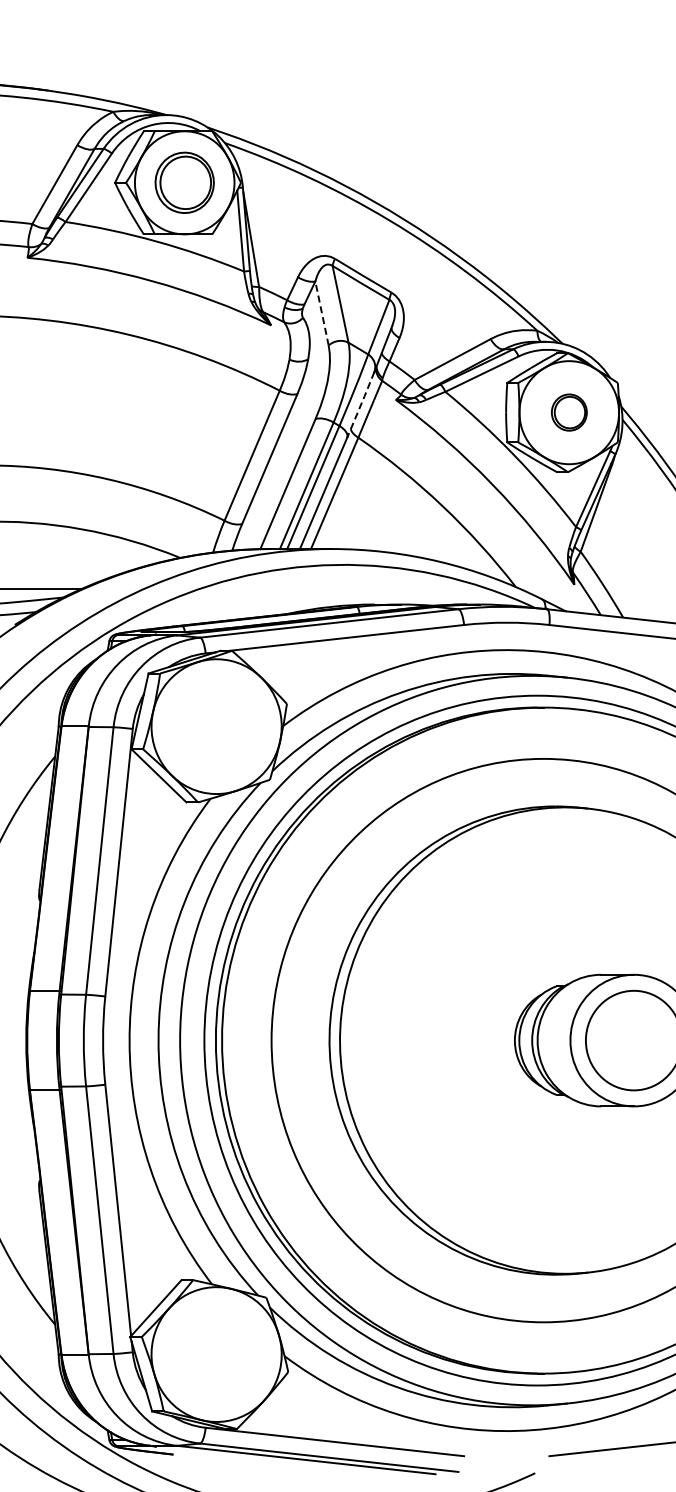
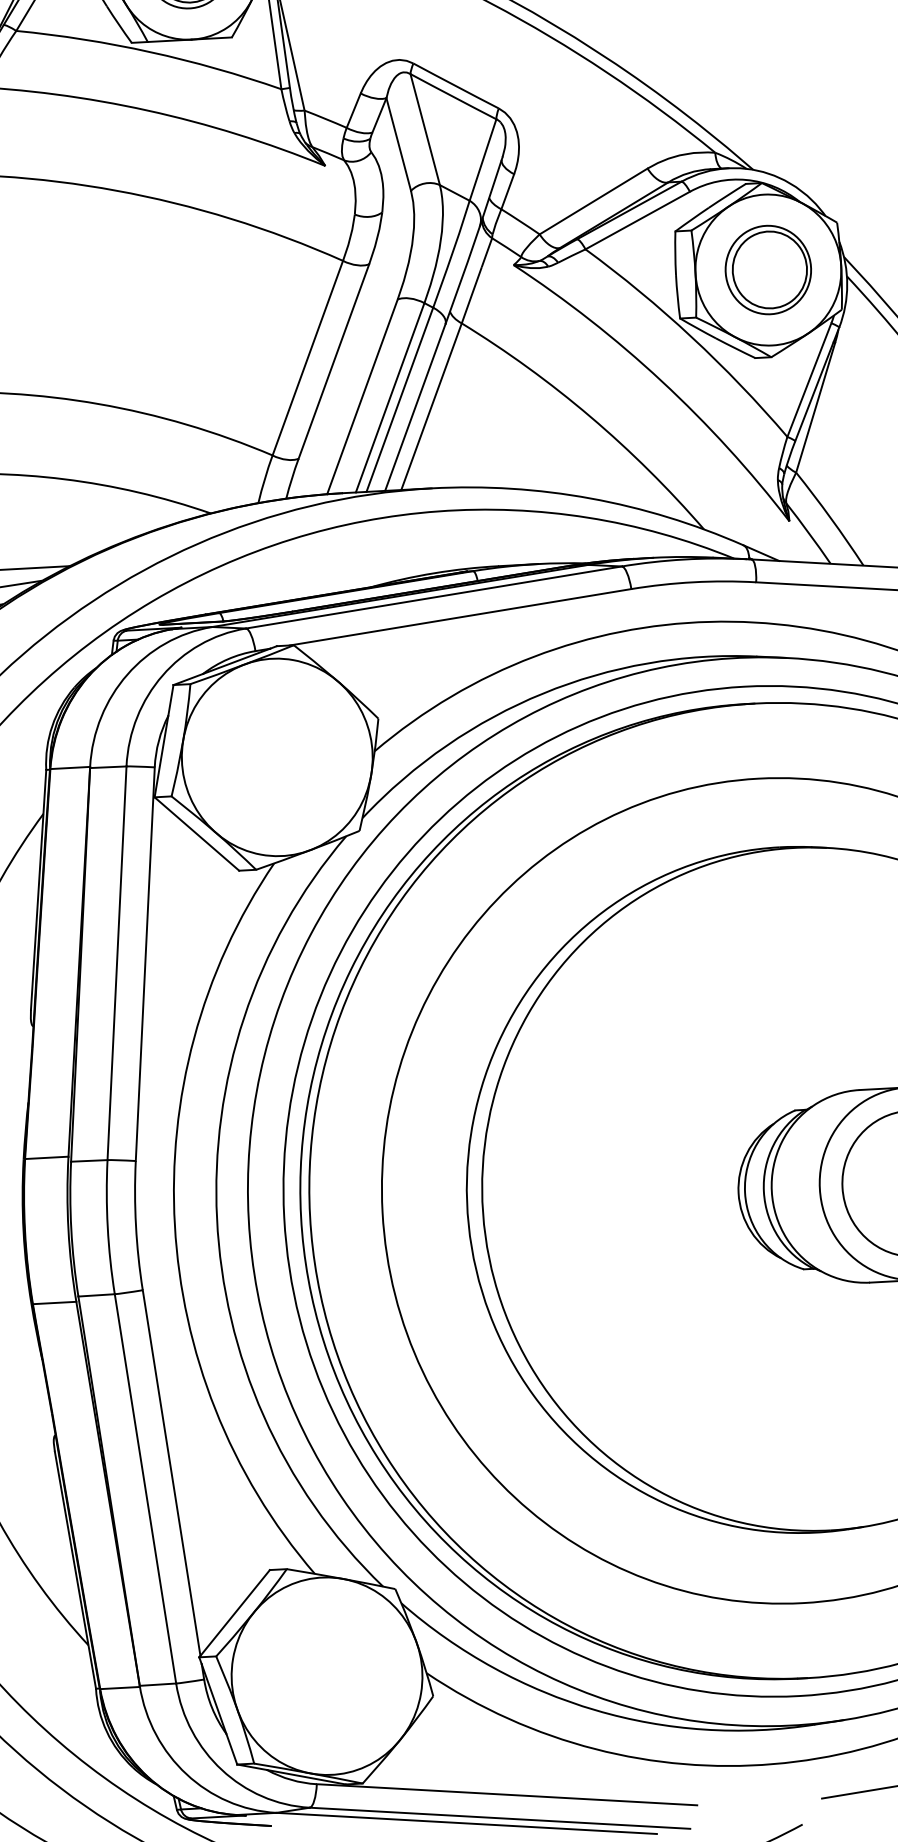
line: (322, 313) -> (399, 144), dashed -> solid
line: (361, 404) -> (463, 274), dashed -> solid
part: (569, 412) -> (768, 269), size x1.67

